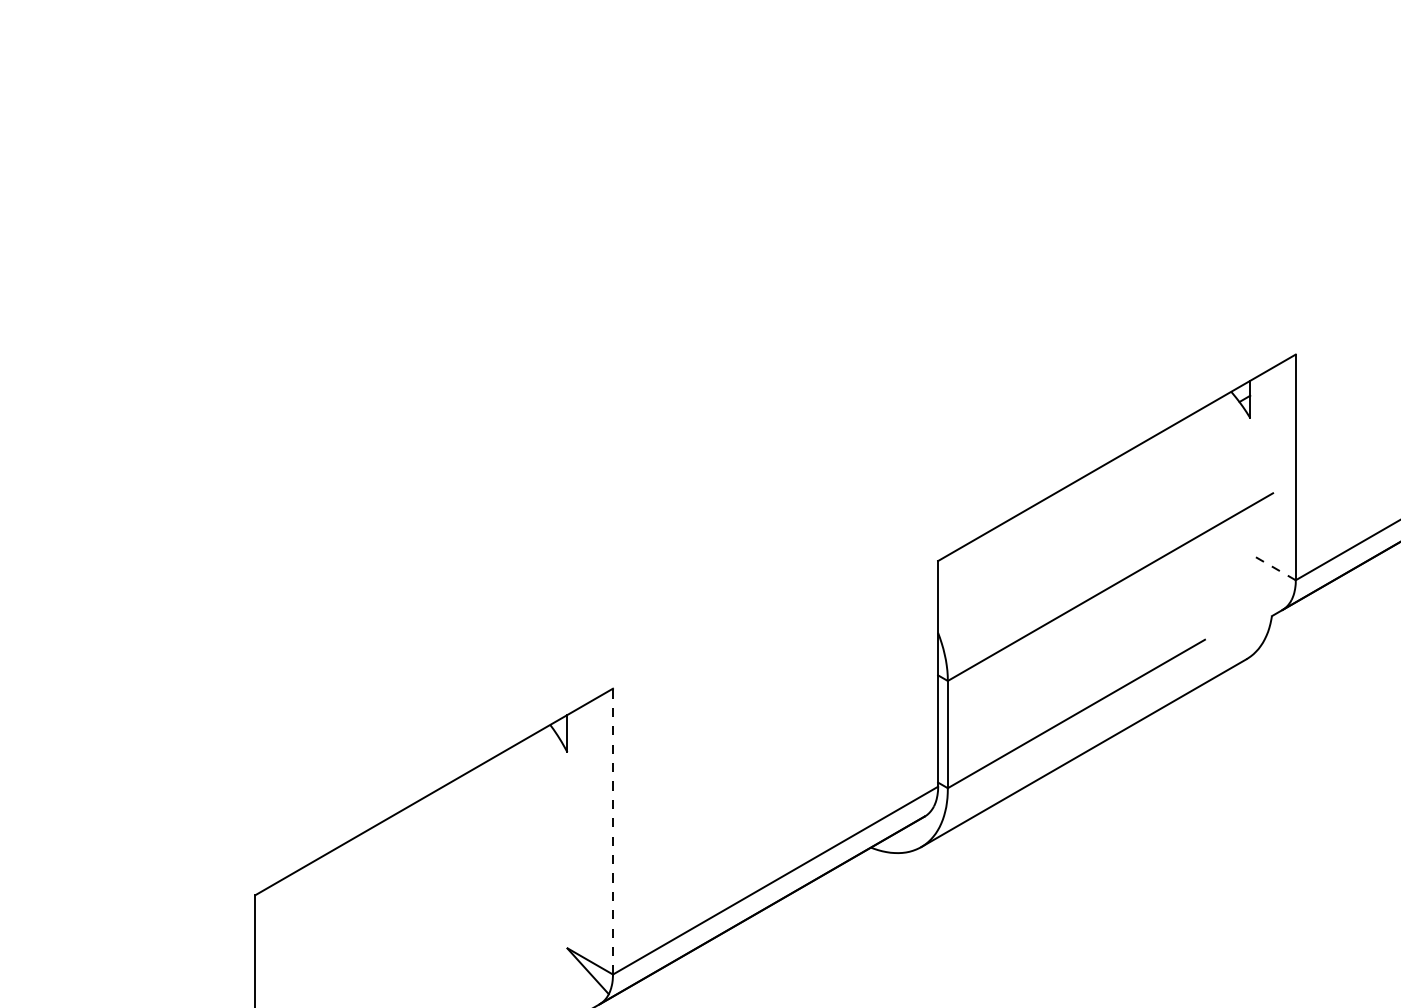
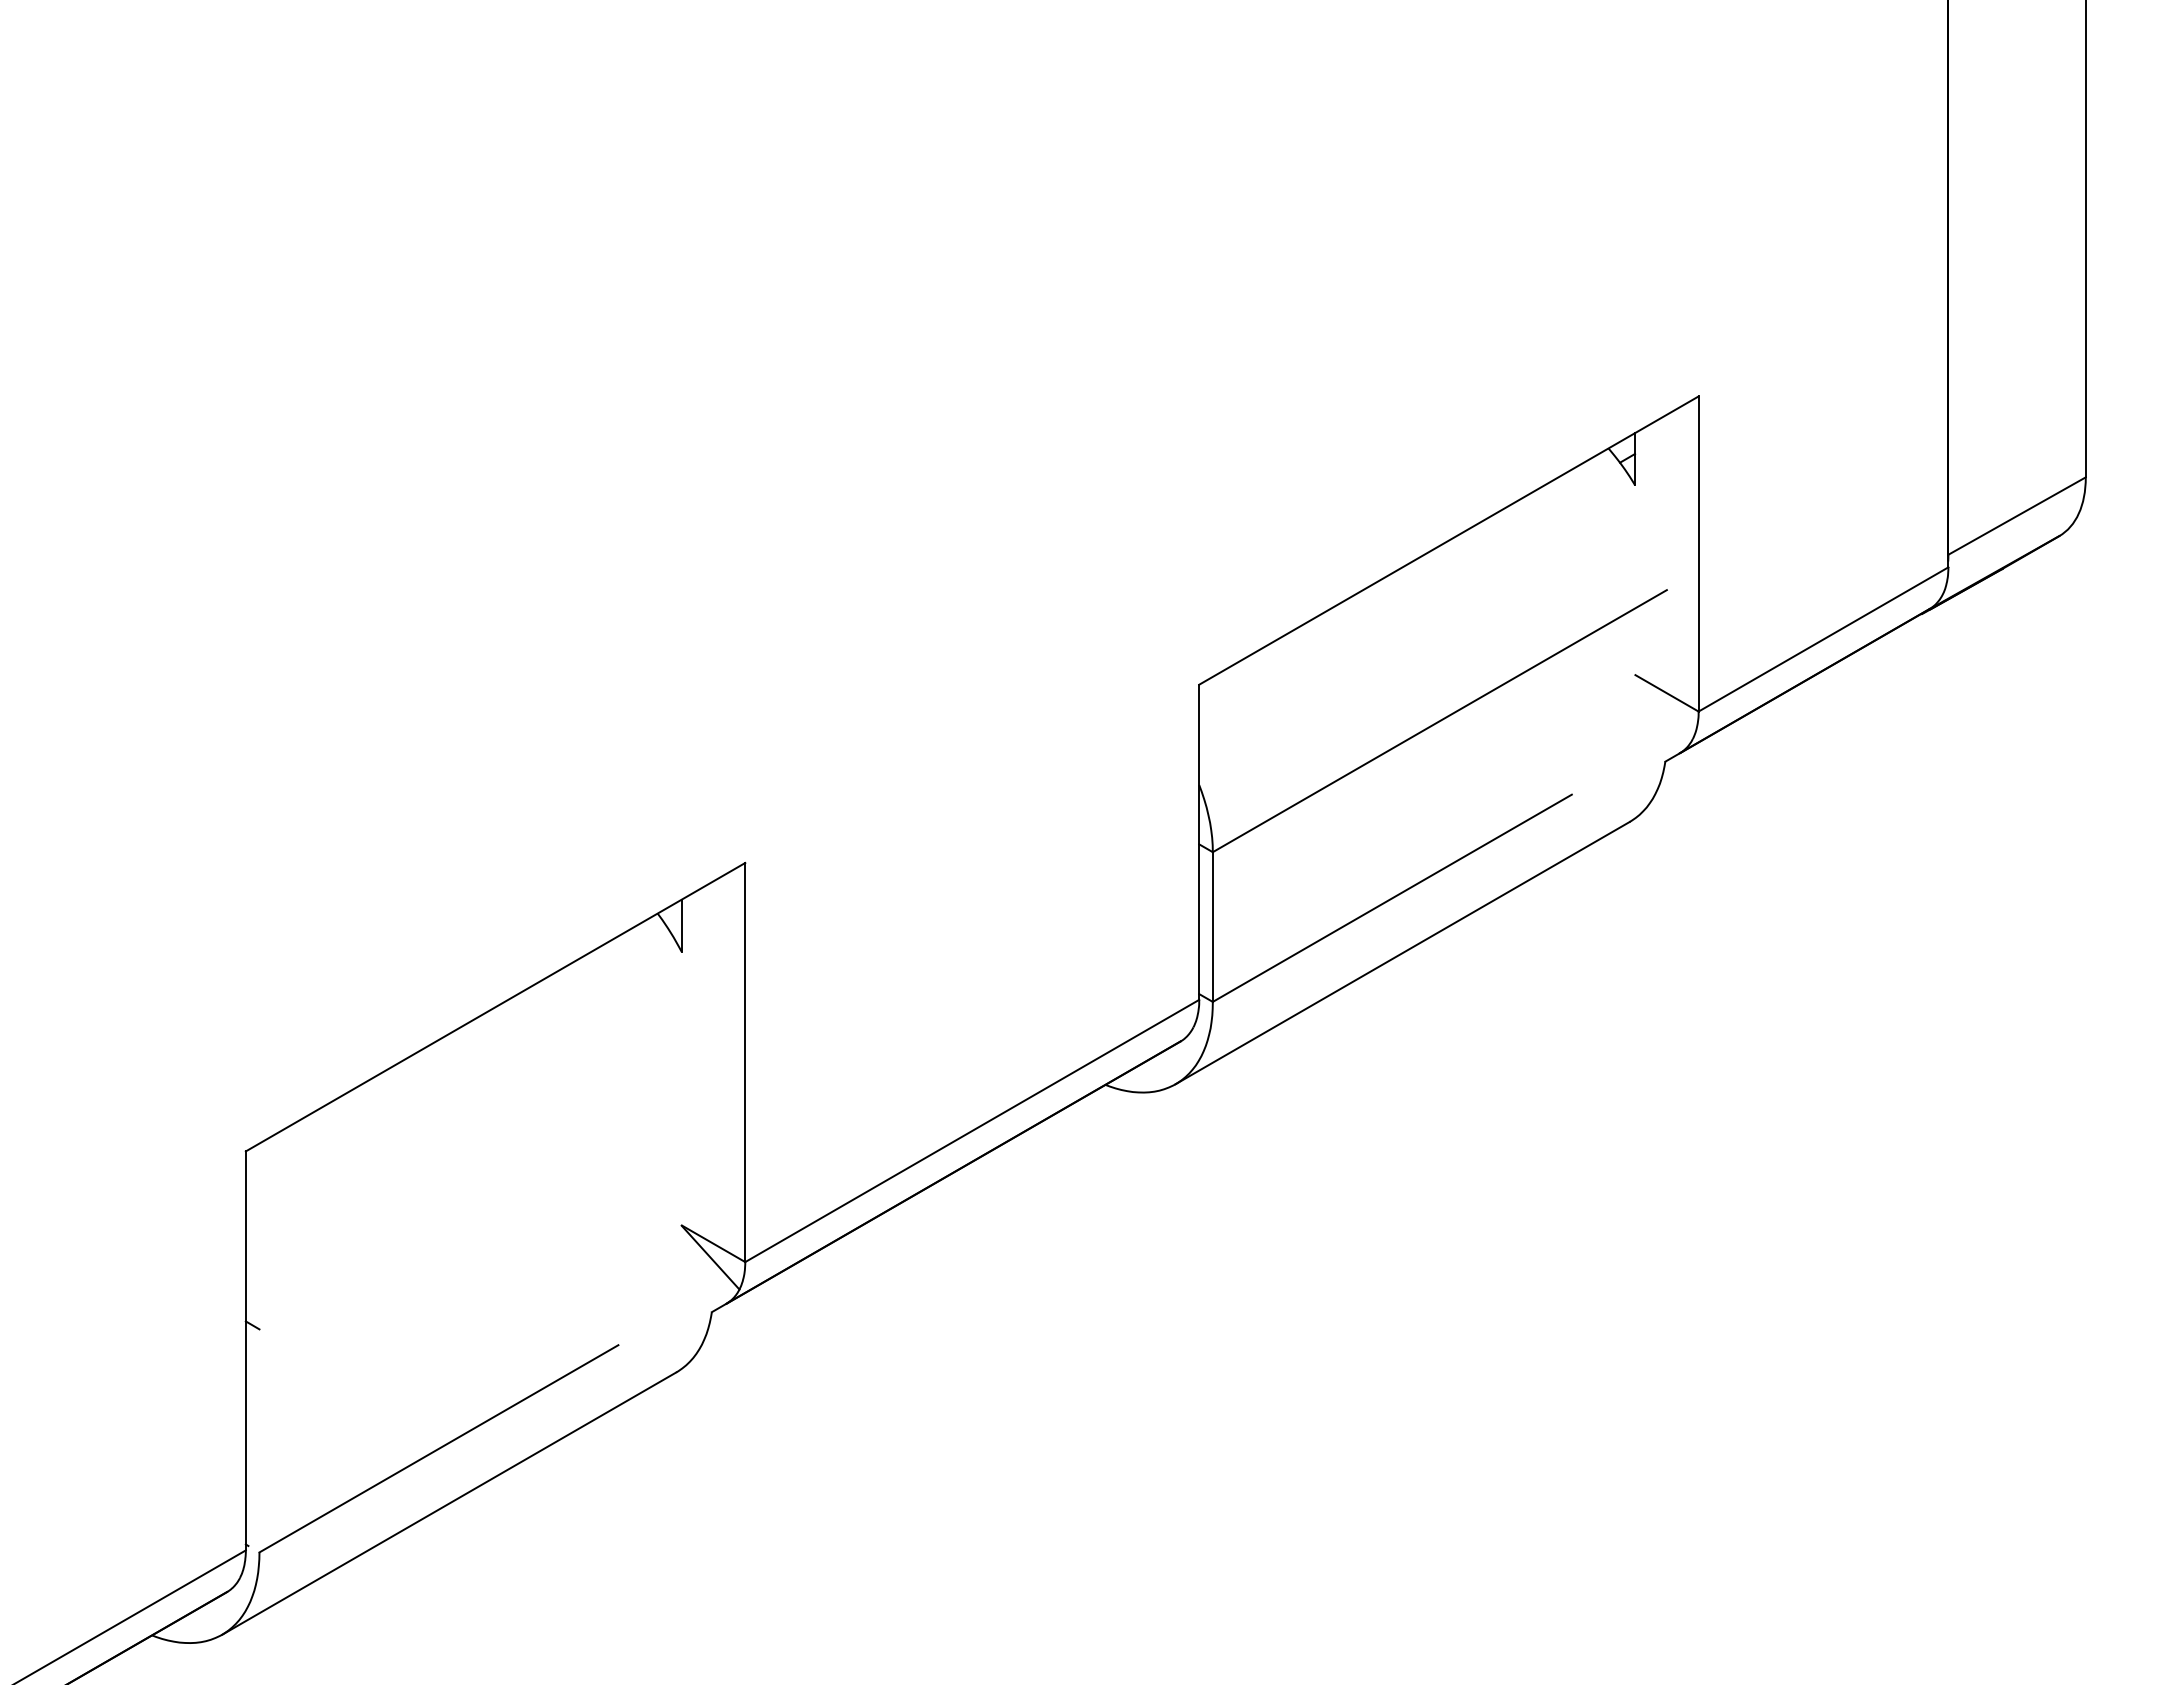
line: (1272, 567) -> (1666, 693), dashed -> solid
line: (613, 831) -> (745, 1062), dashed -> solid

